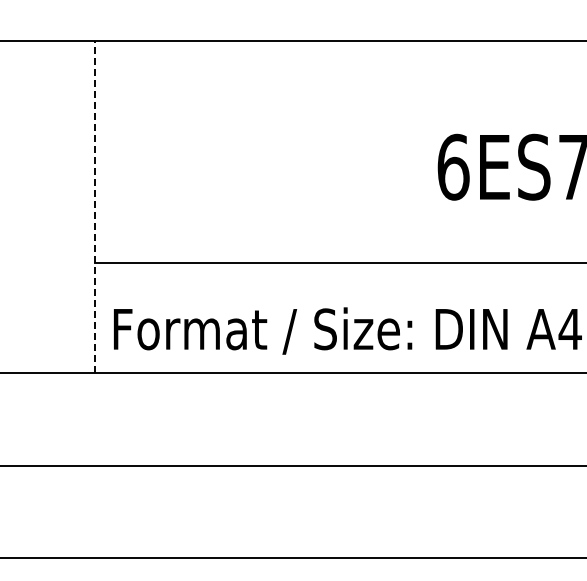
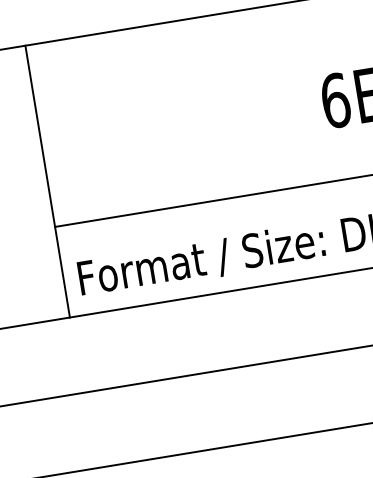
line: (95, 207) -> (47, 181), dashed -> solid

